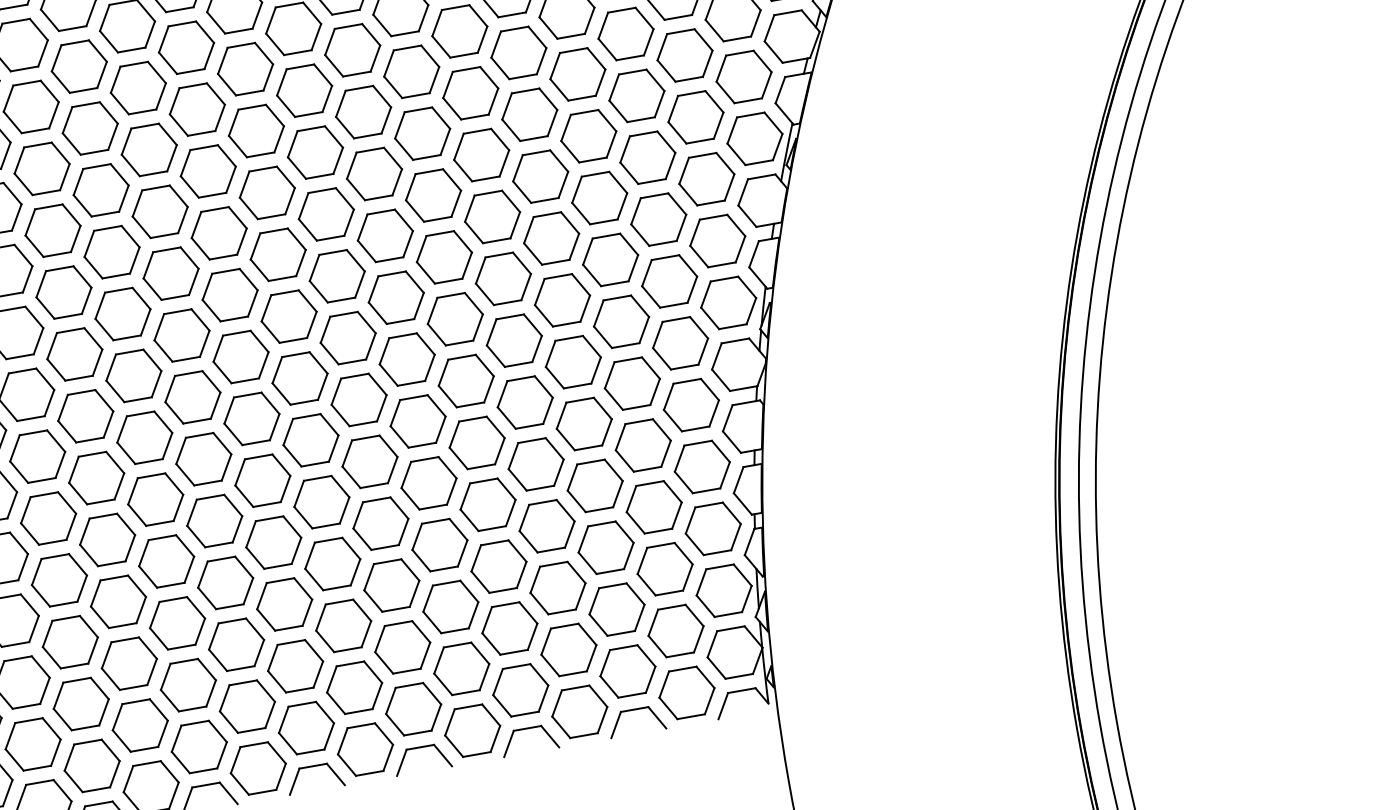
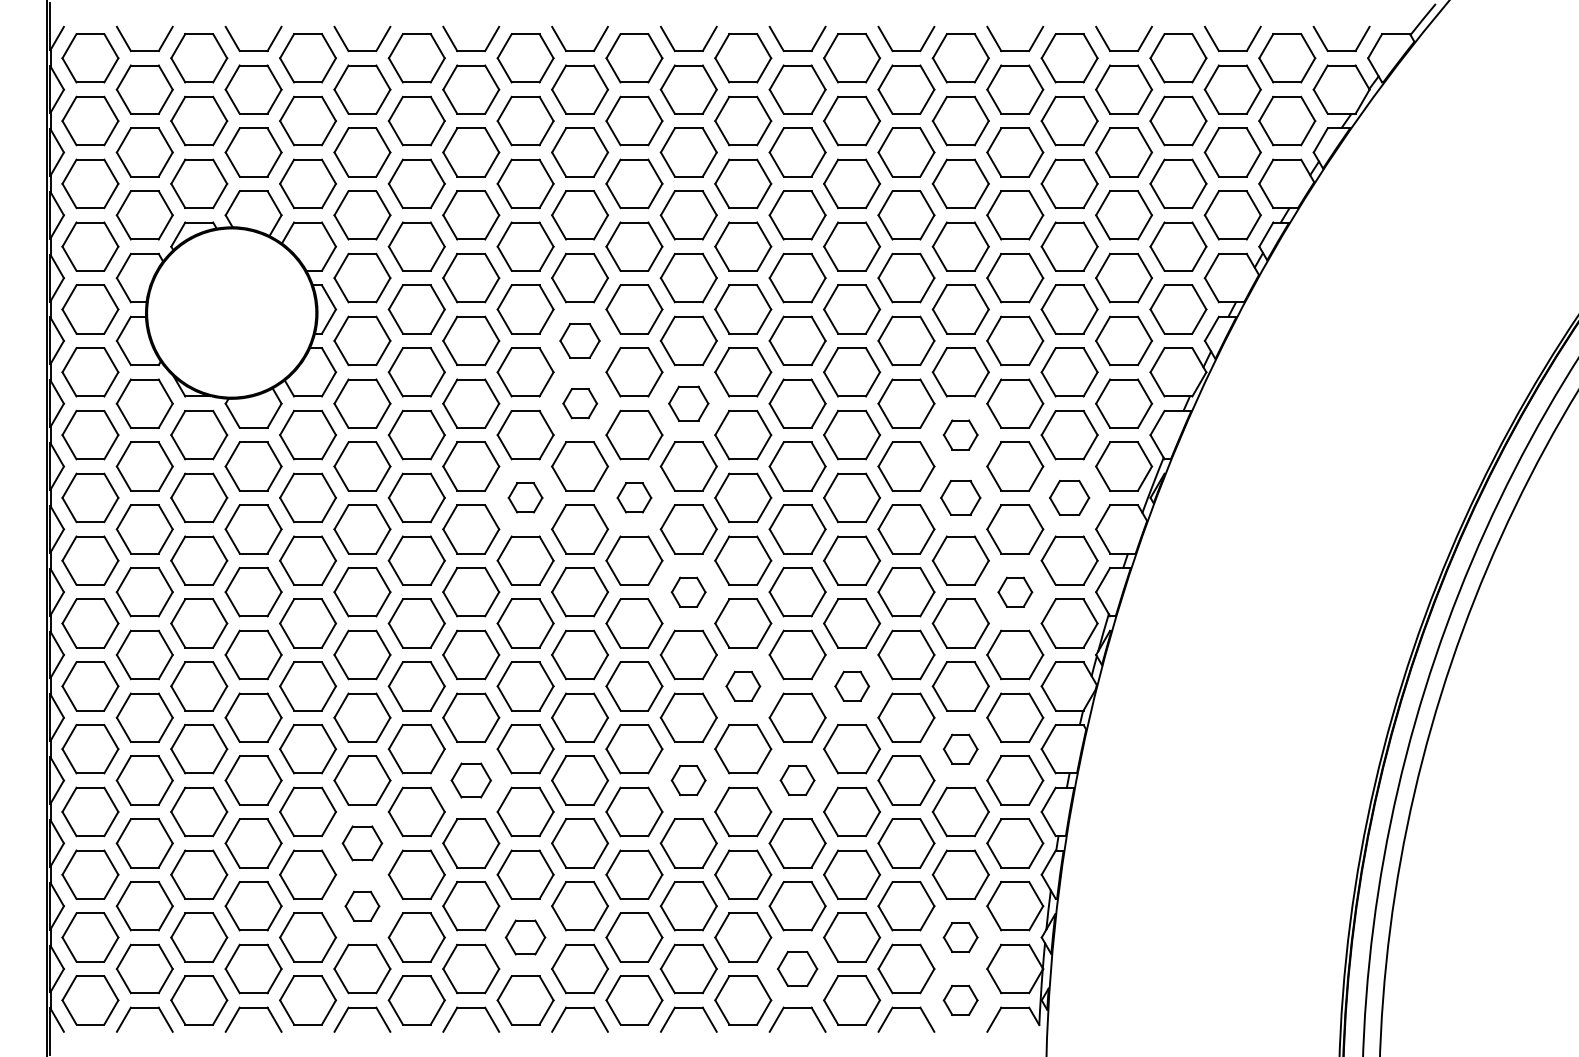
part: (196, 109) -> (579, 340), size x0.7
part: (588, 135) -> (960, 434), size x0.6
part: (315, 152) -> (688, 403), size x0.7
part: (208, 171) -> (580, 403), size x0.6
part: (706, 178) -> (1069, 497), size x0.7
part: (599, 197) -> (960, 497), size x0.7
part: (278, 254) -> (634, 497), size x0.6
part: (170, 273) -> (525, 497), size x0.6
part: (669, 281) -> (1015, 592), size x0.6
part: (347, 338) -> (688, 592), size x0.6
part: (525, 402) -> (852, 686), size x0.6
part: (418, 421) -> (743, 686), size x0.6
part: (643, 445) -> (960, 749), size x0.6
part: (487, 504) -> (797, 780), size x0.6
part: (380, 523) -> (688, 780), size x0.6
part: (166, 561) -> (471, 780), size x0.7
part: (675, 631) -> (960, 937), size x0.6
part: (70, 642) -> (362, 843), size x0.7
part: (520, 689) -> (797, 968), size x0.7
part: (686, 693) -> (960, 1000), size x0.6
part: (81, 704) -> (362, 906), size x0.6
part: (247, 706) -> (525, 937), size x0.7

